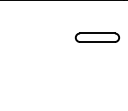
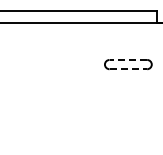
line: (97, 33) -> (128, 59), solid -> dashed
line: (97, 42) -> (128, 69), solid -> dashed

